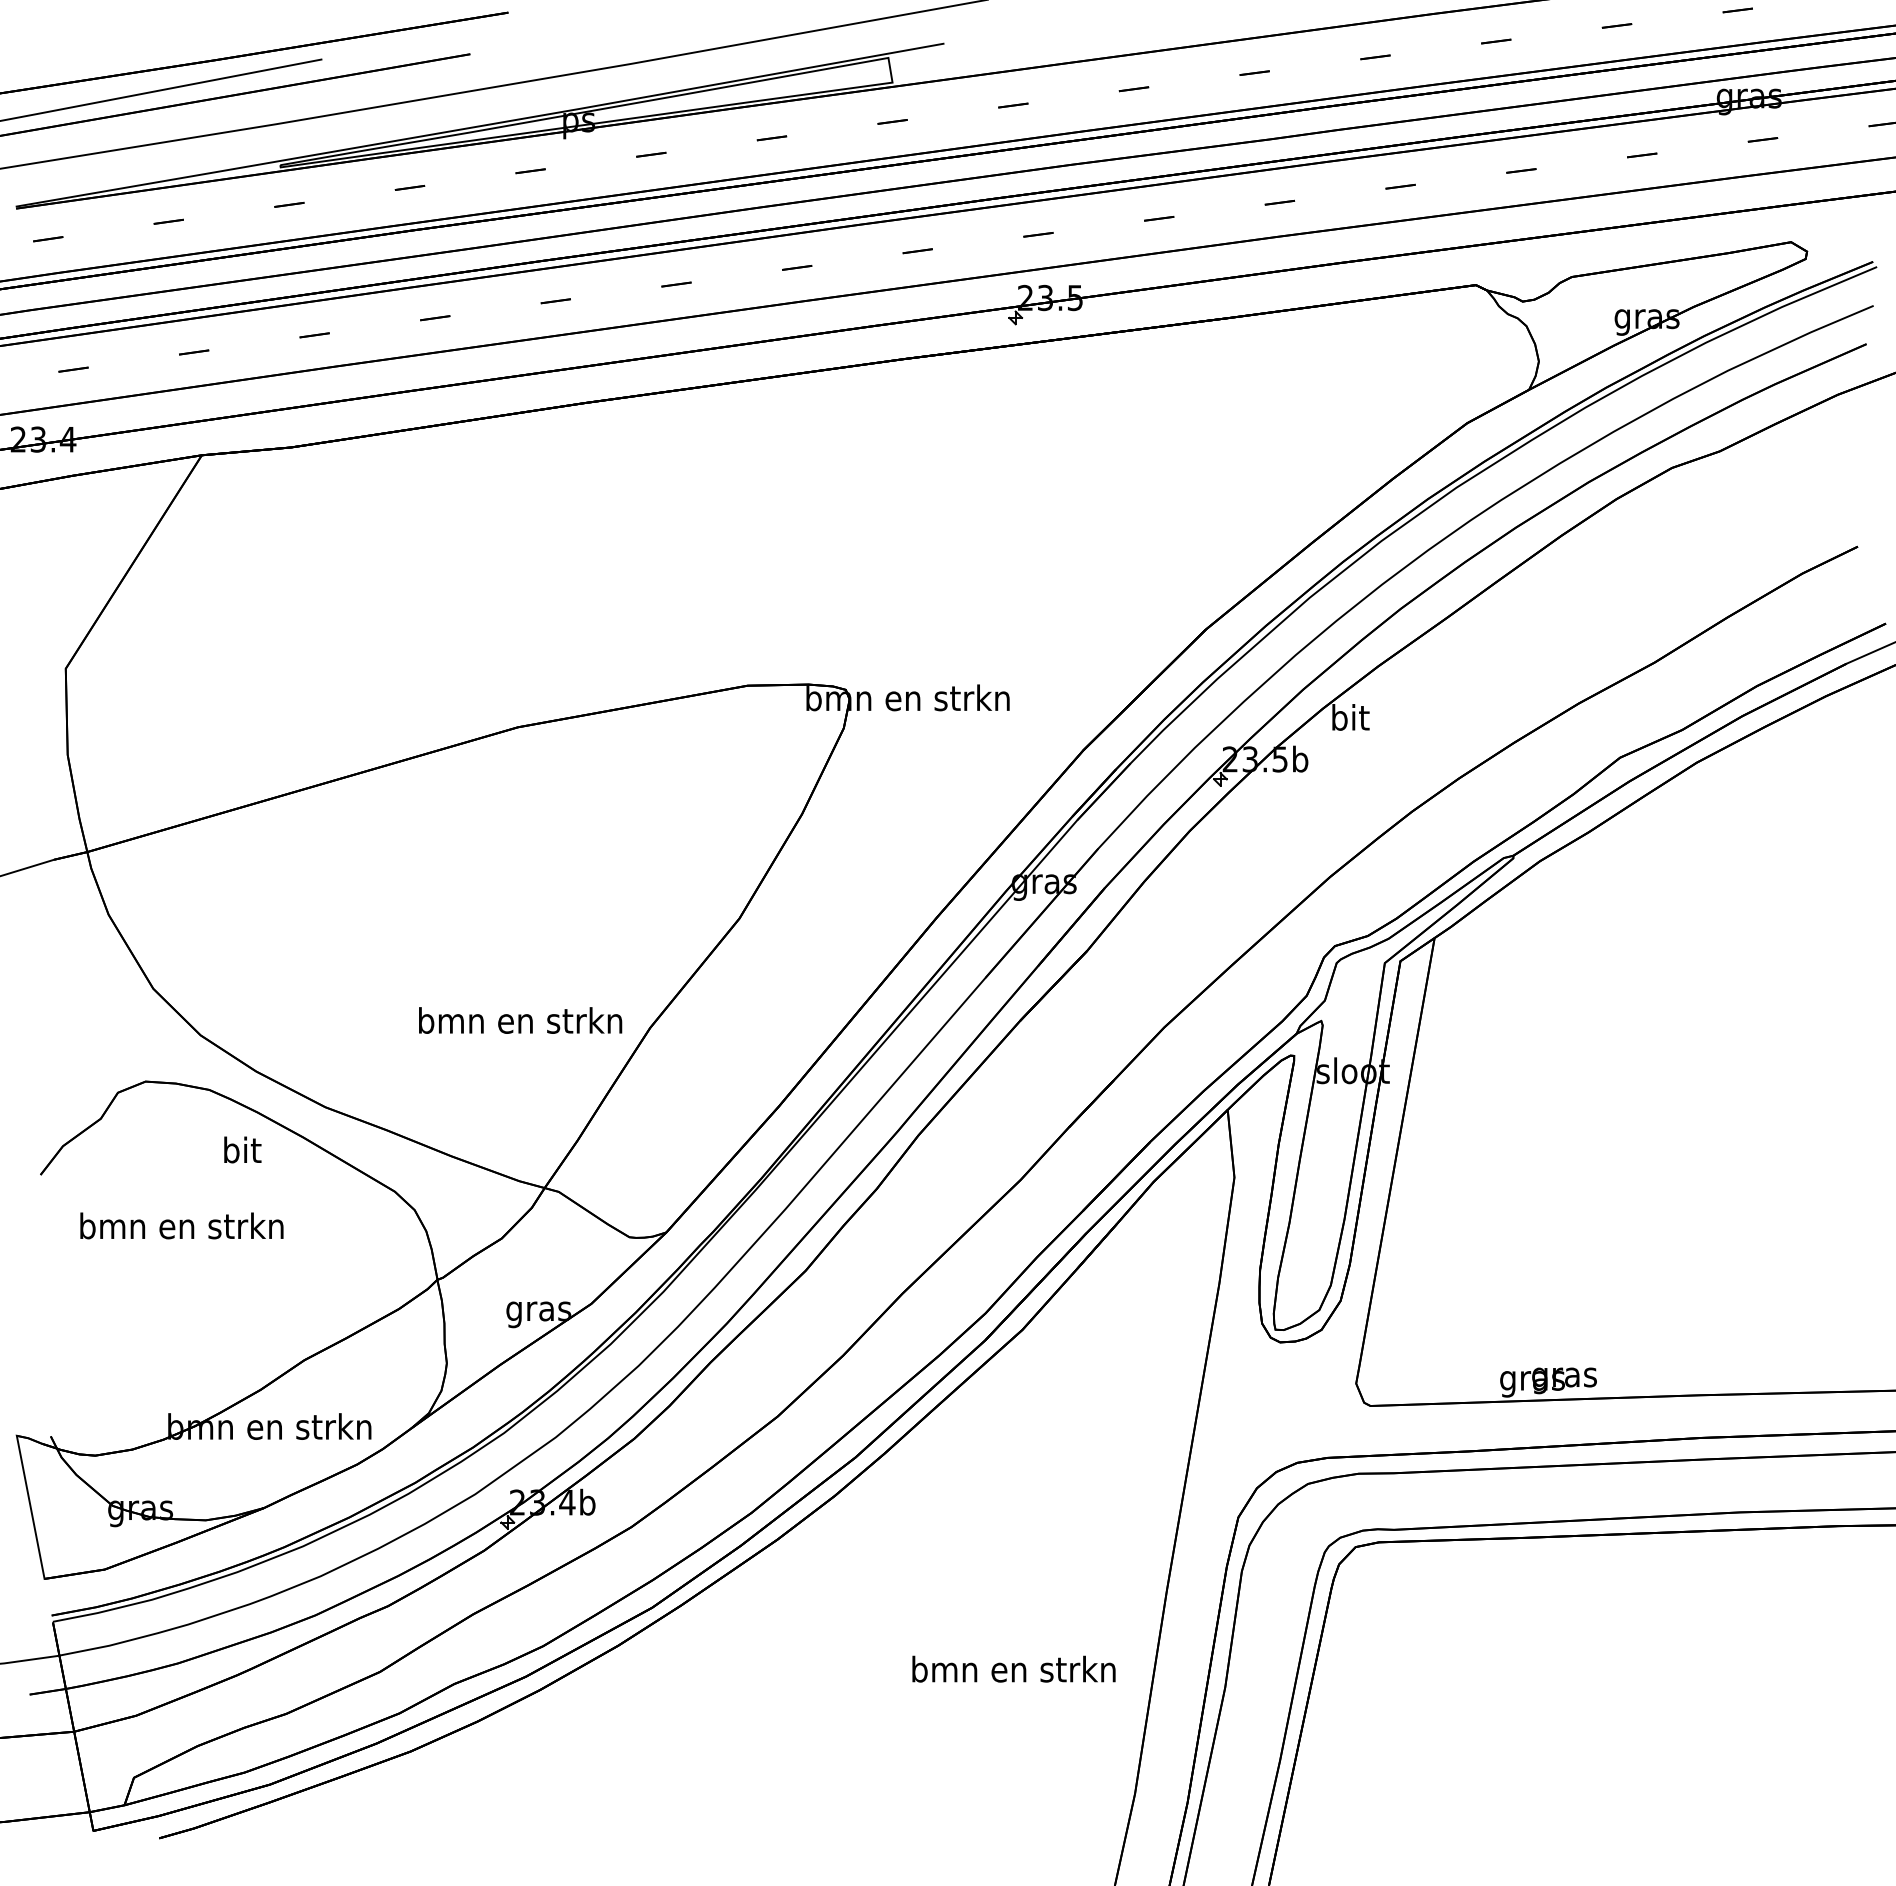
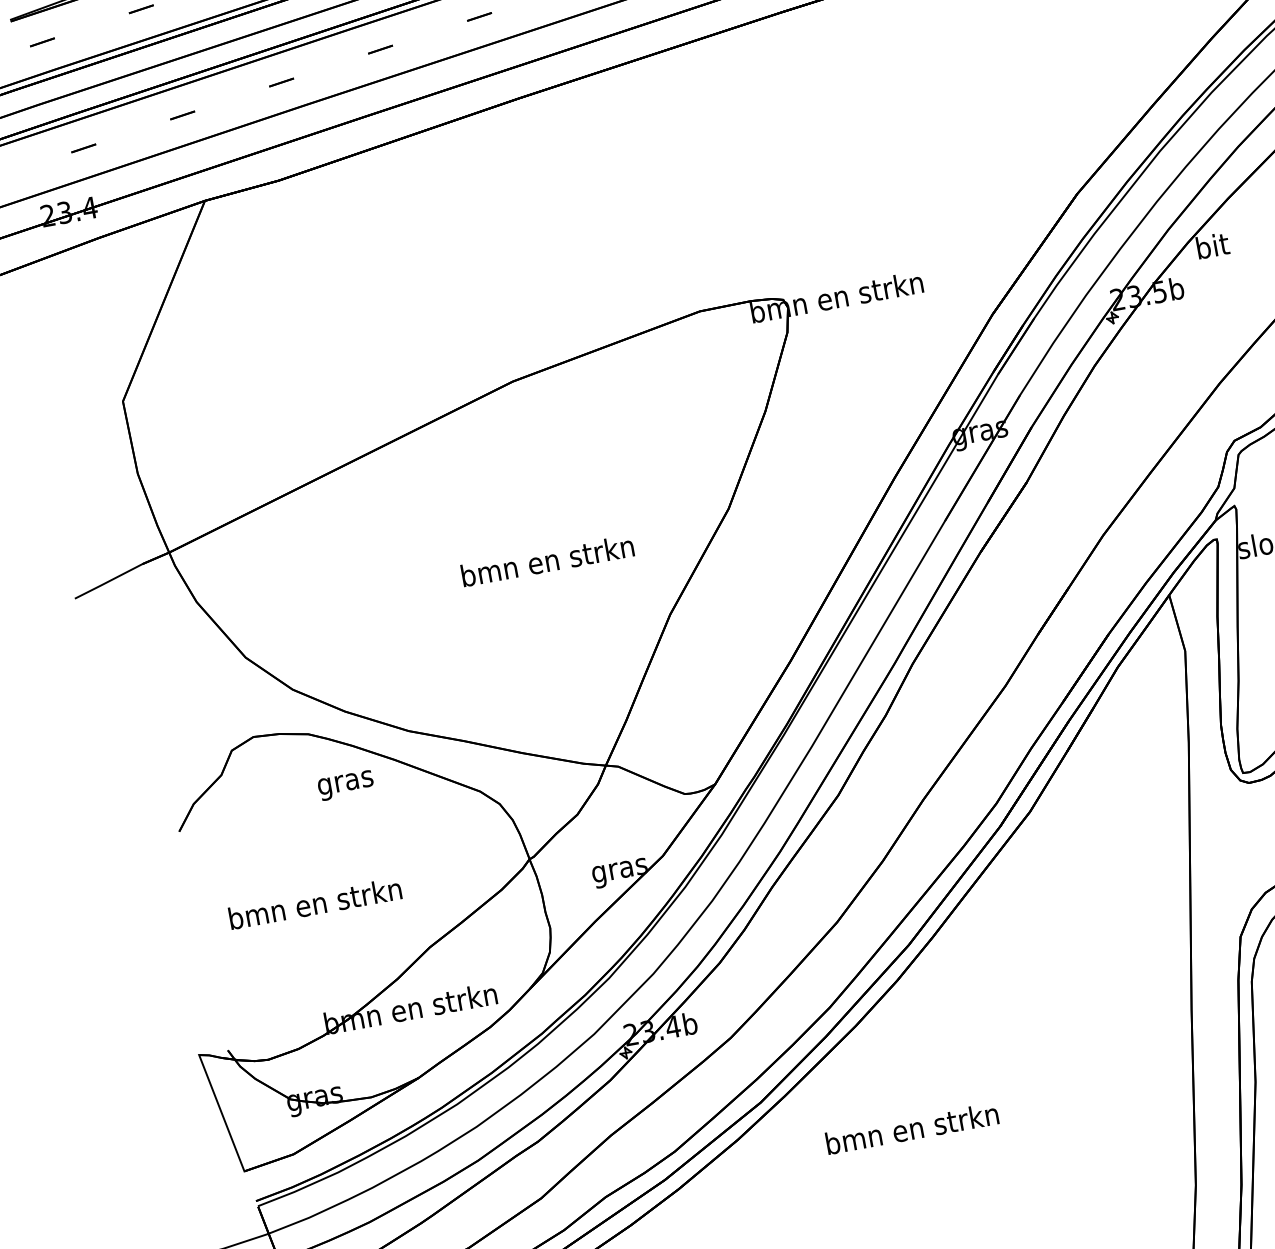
text: (520, 1020) -> (547, 560), moved
text: (241, 1153) -> (345, 782), bit -> gras
text: (181, 1225) -> (314, 903), moved
text: (1013, 1668) -> (911, 1128), moved

